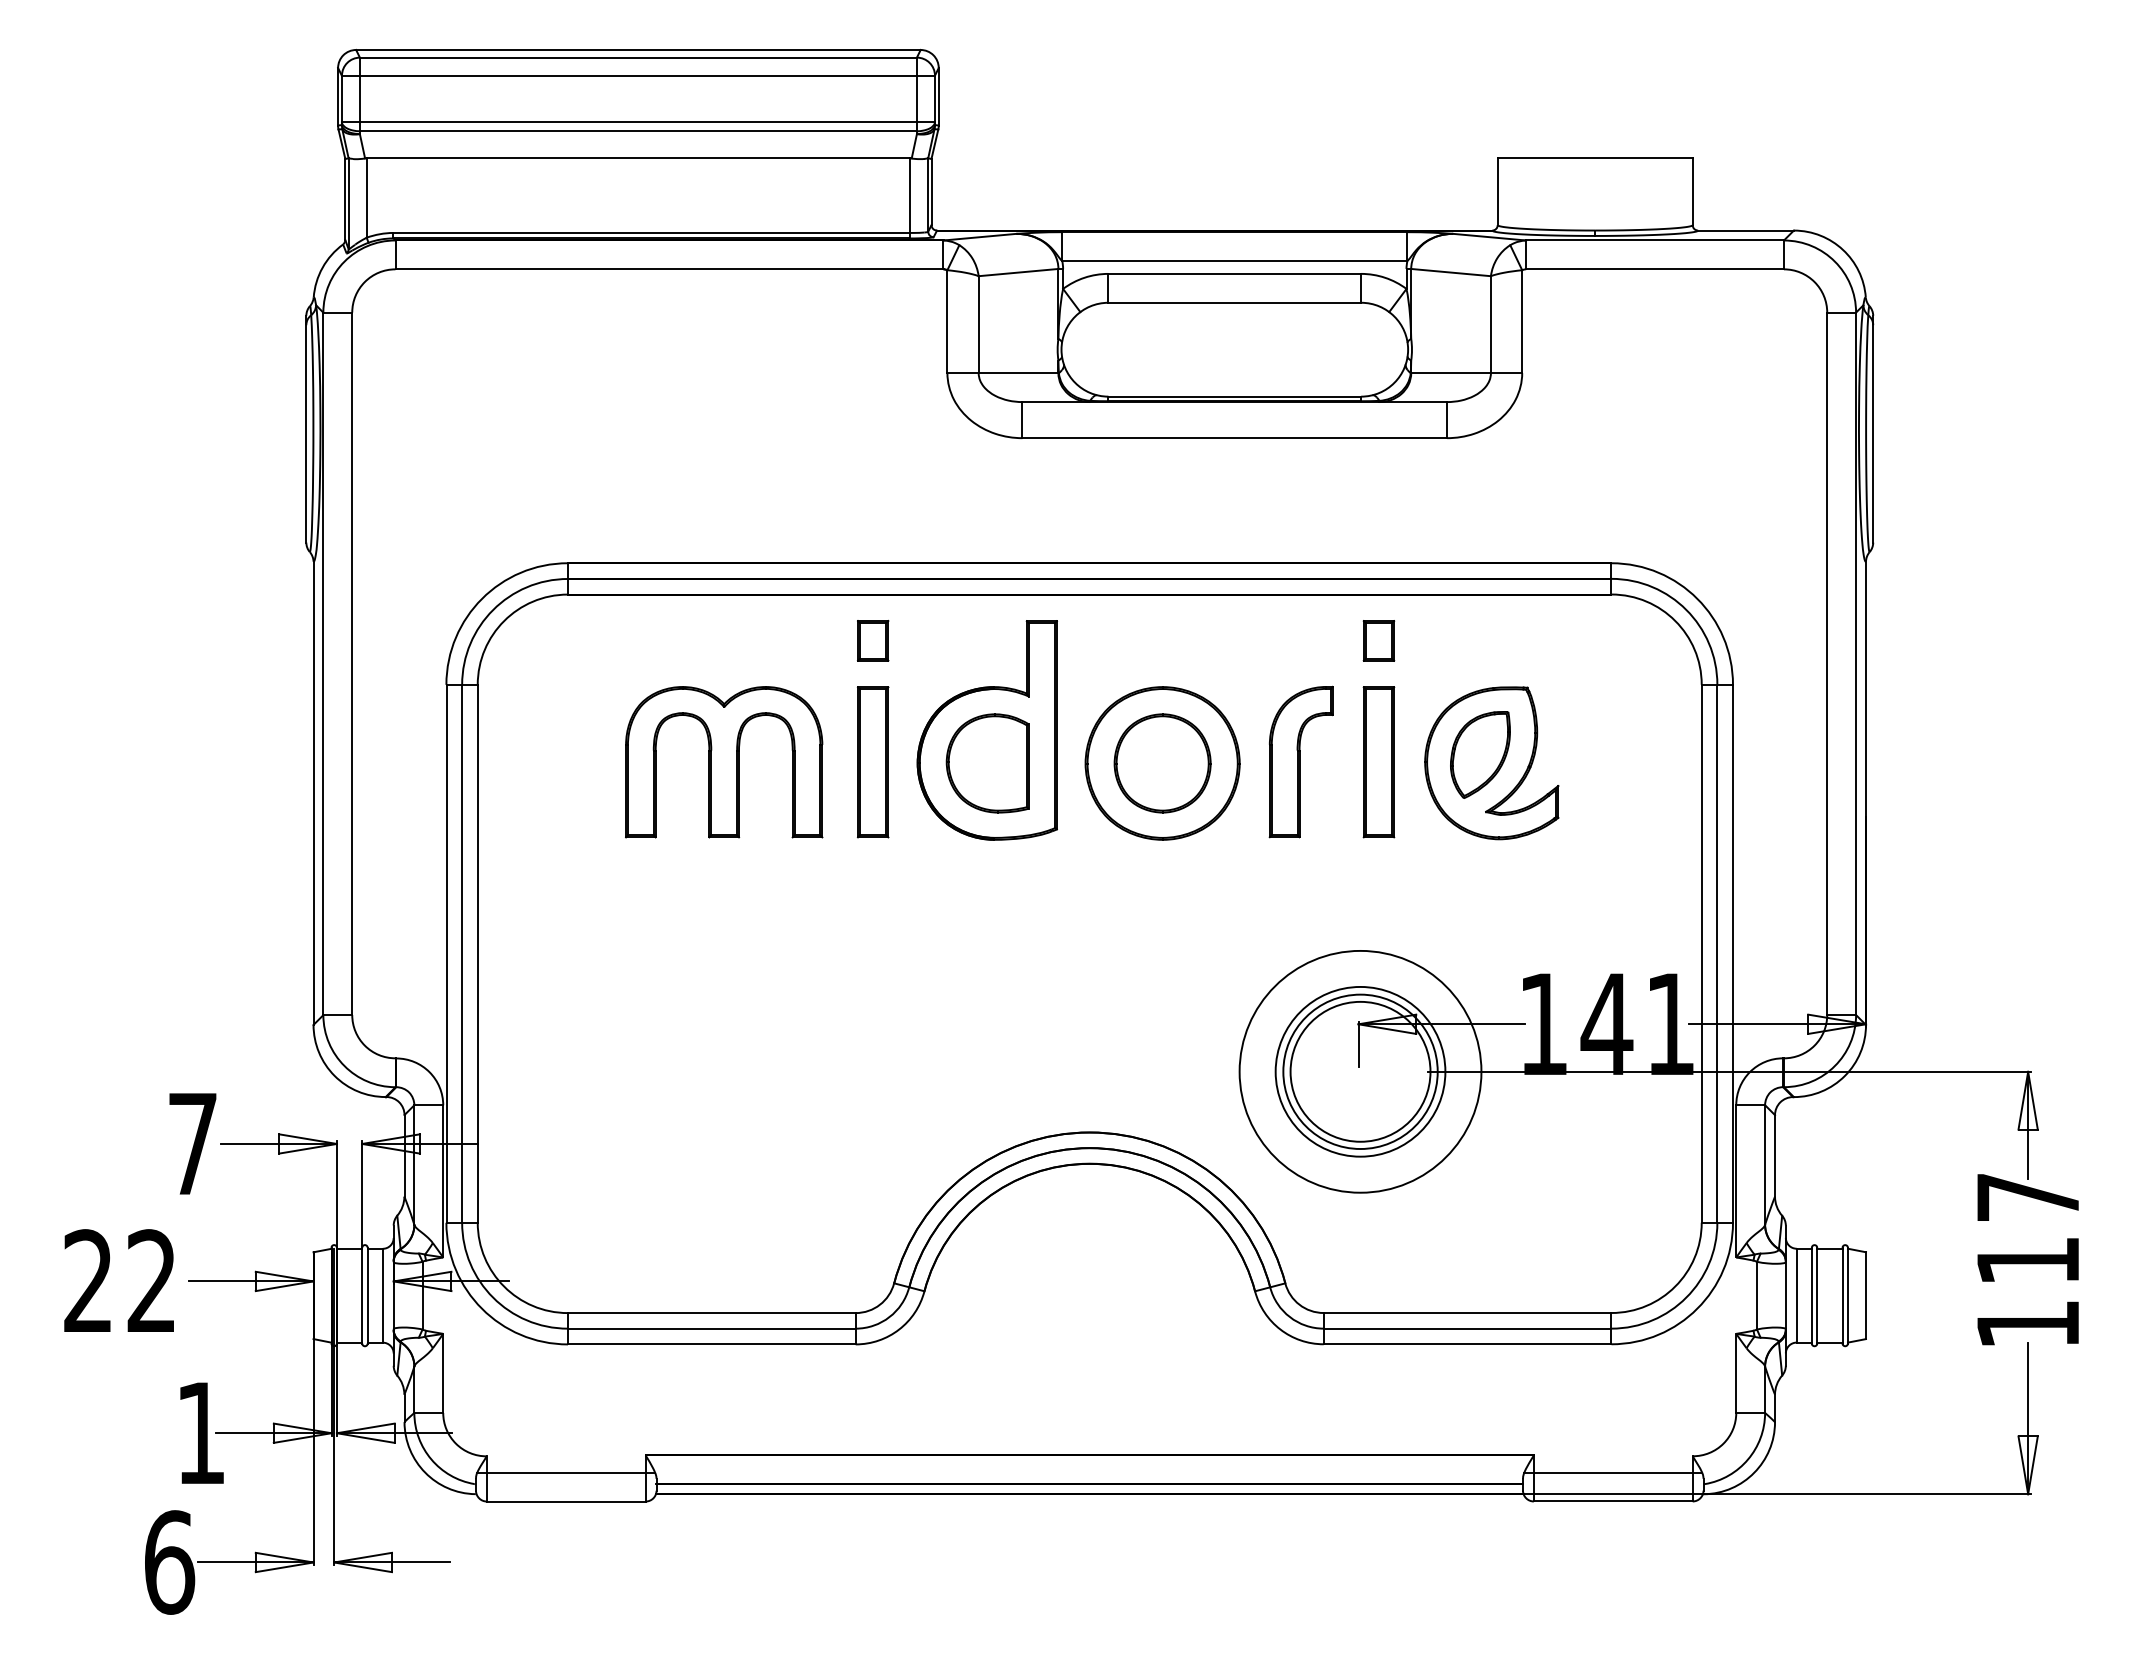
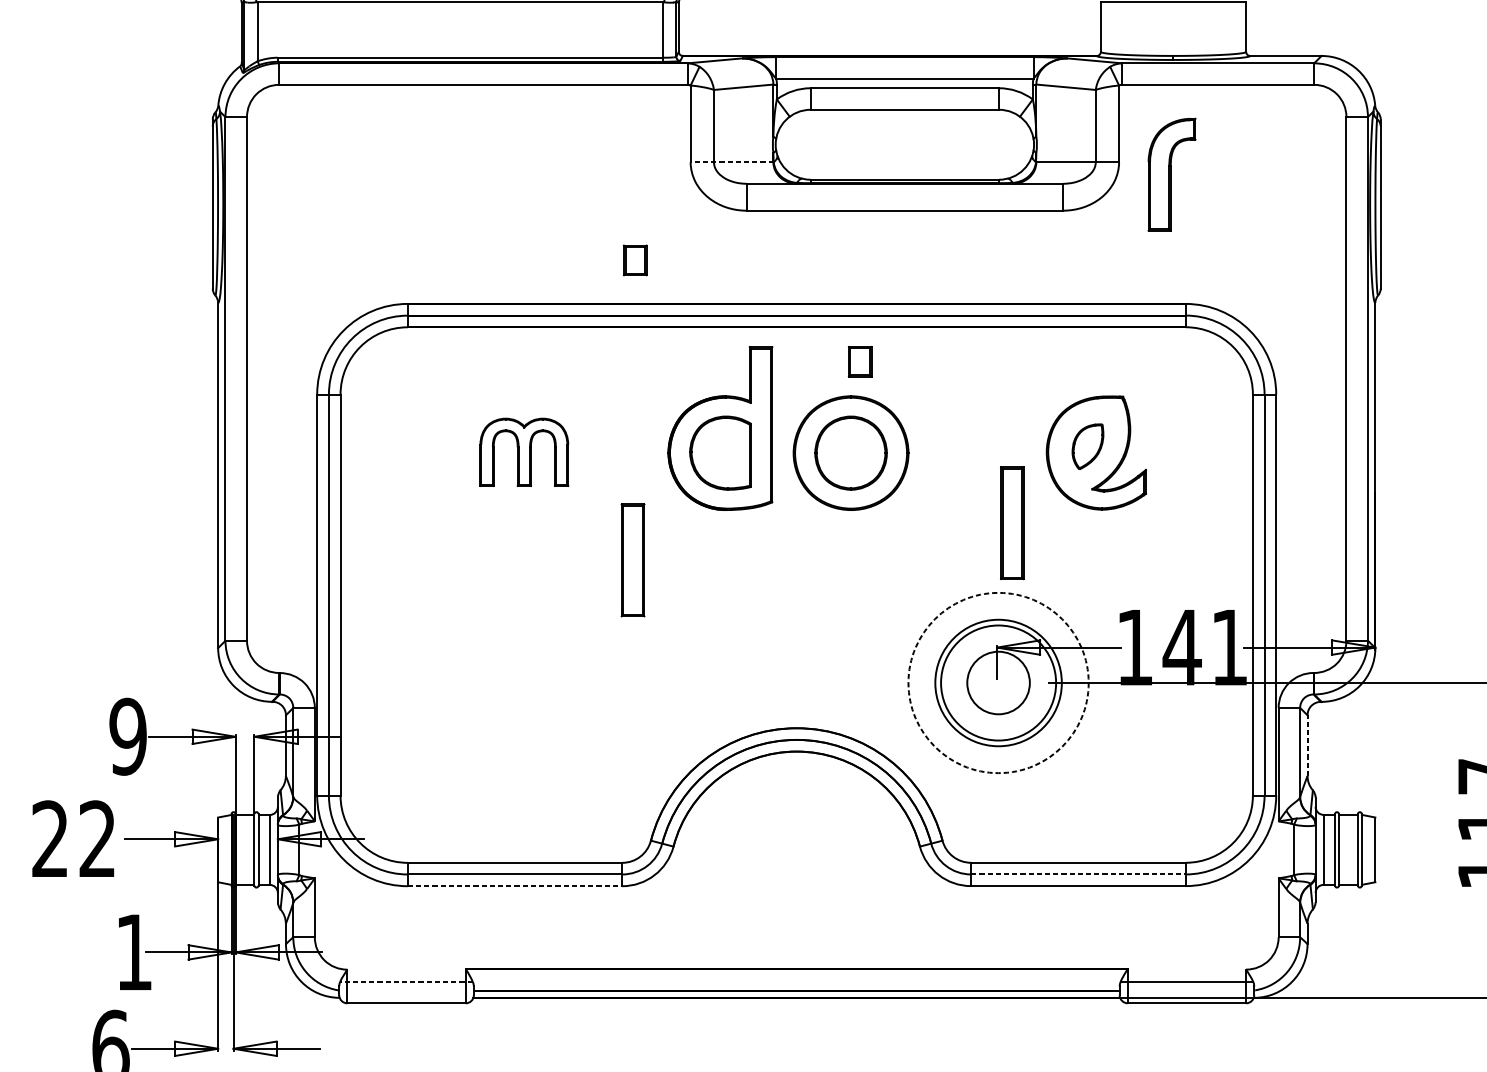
line: (1003, 373) -> (732, 162), solid -> dashed
part: (873, 640) -> (635, 260), moved
part: (1378, 640) -> (859, 361), moved
part: (1480, 754) -> (1088, 446), size x0.7
part: (1300, 761) -> (1171, 174), moved
part: (724, 762) -> (524, 452), size x0.6
part: (873, 762) -> (633, 560), moved
part: (1378, 762) -> (1011, 523), moved
circle: (1360, 1071) -> (998, 682), size x0.6
circle: (1360, 1071) -> (998, 682), solid -> dashed
text: (192, 1143) -> (127, 736), 7 -> 9
line: (1775, 1155) -> (1307, 745), solid -> dashed
line: (1467, 1328) -> (1078, 874), solid -> dashed
line: (711, 1344) -> (514, 886), solid -> dashed
line: (566, 1472) -> (406, 981), solid -> dashed

